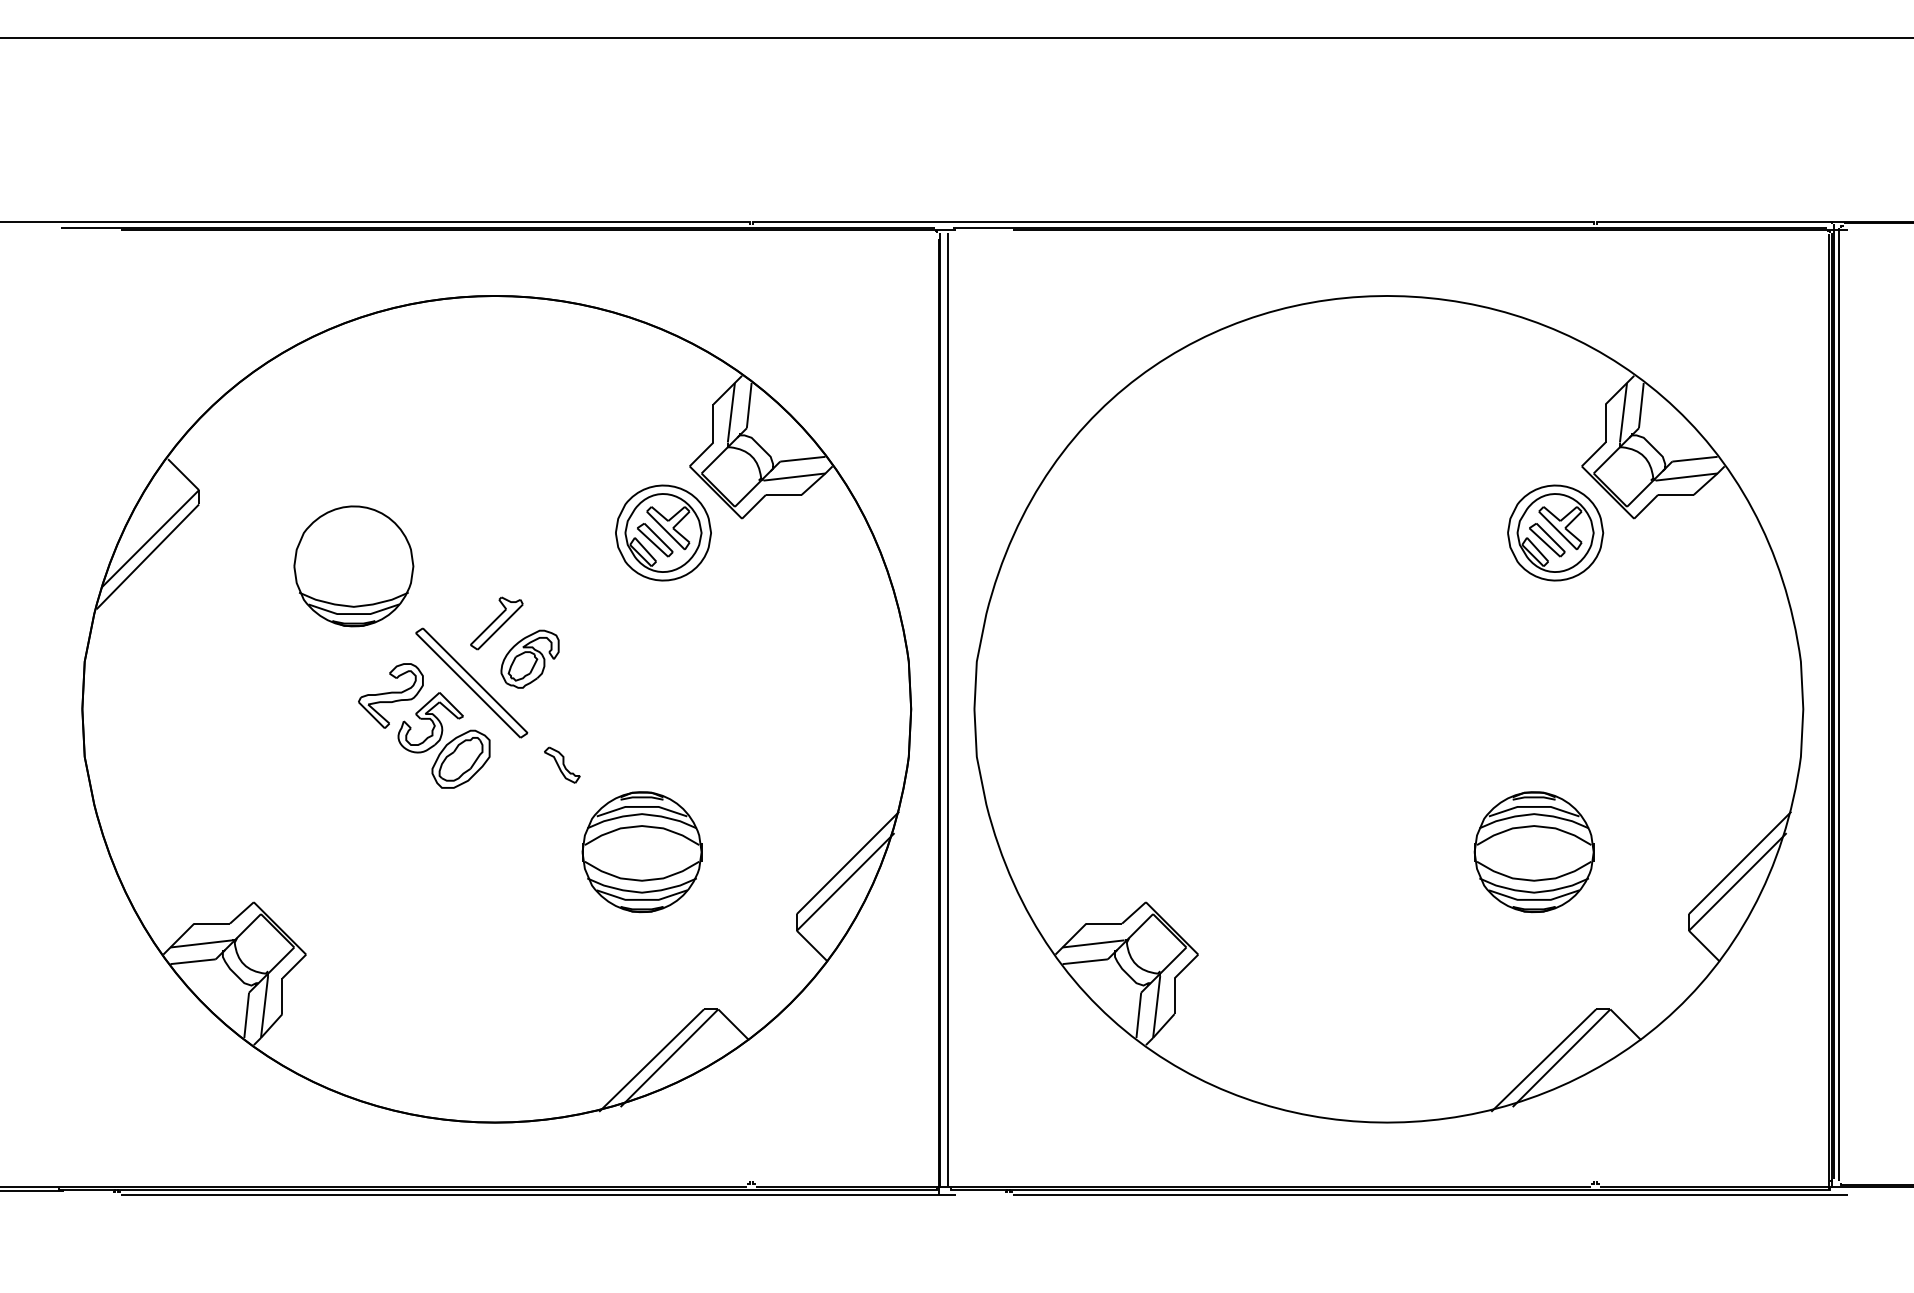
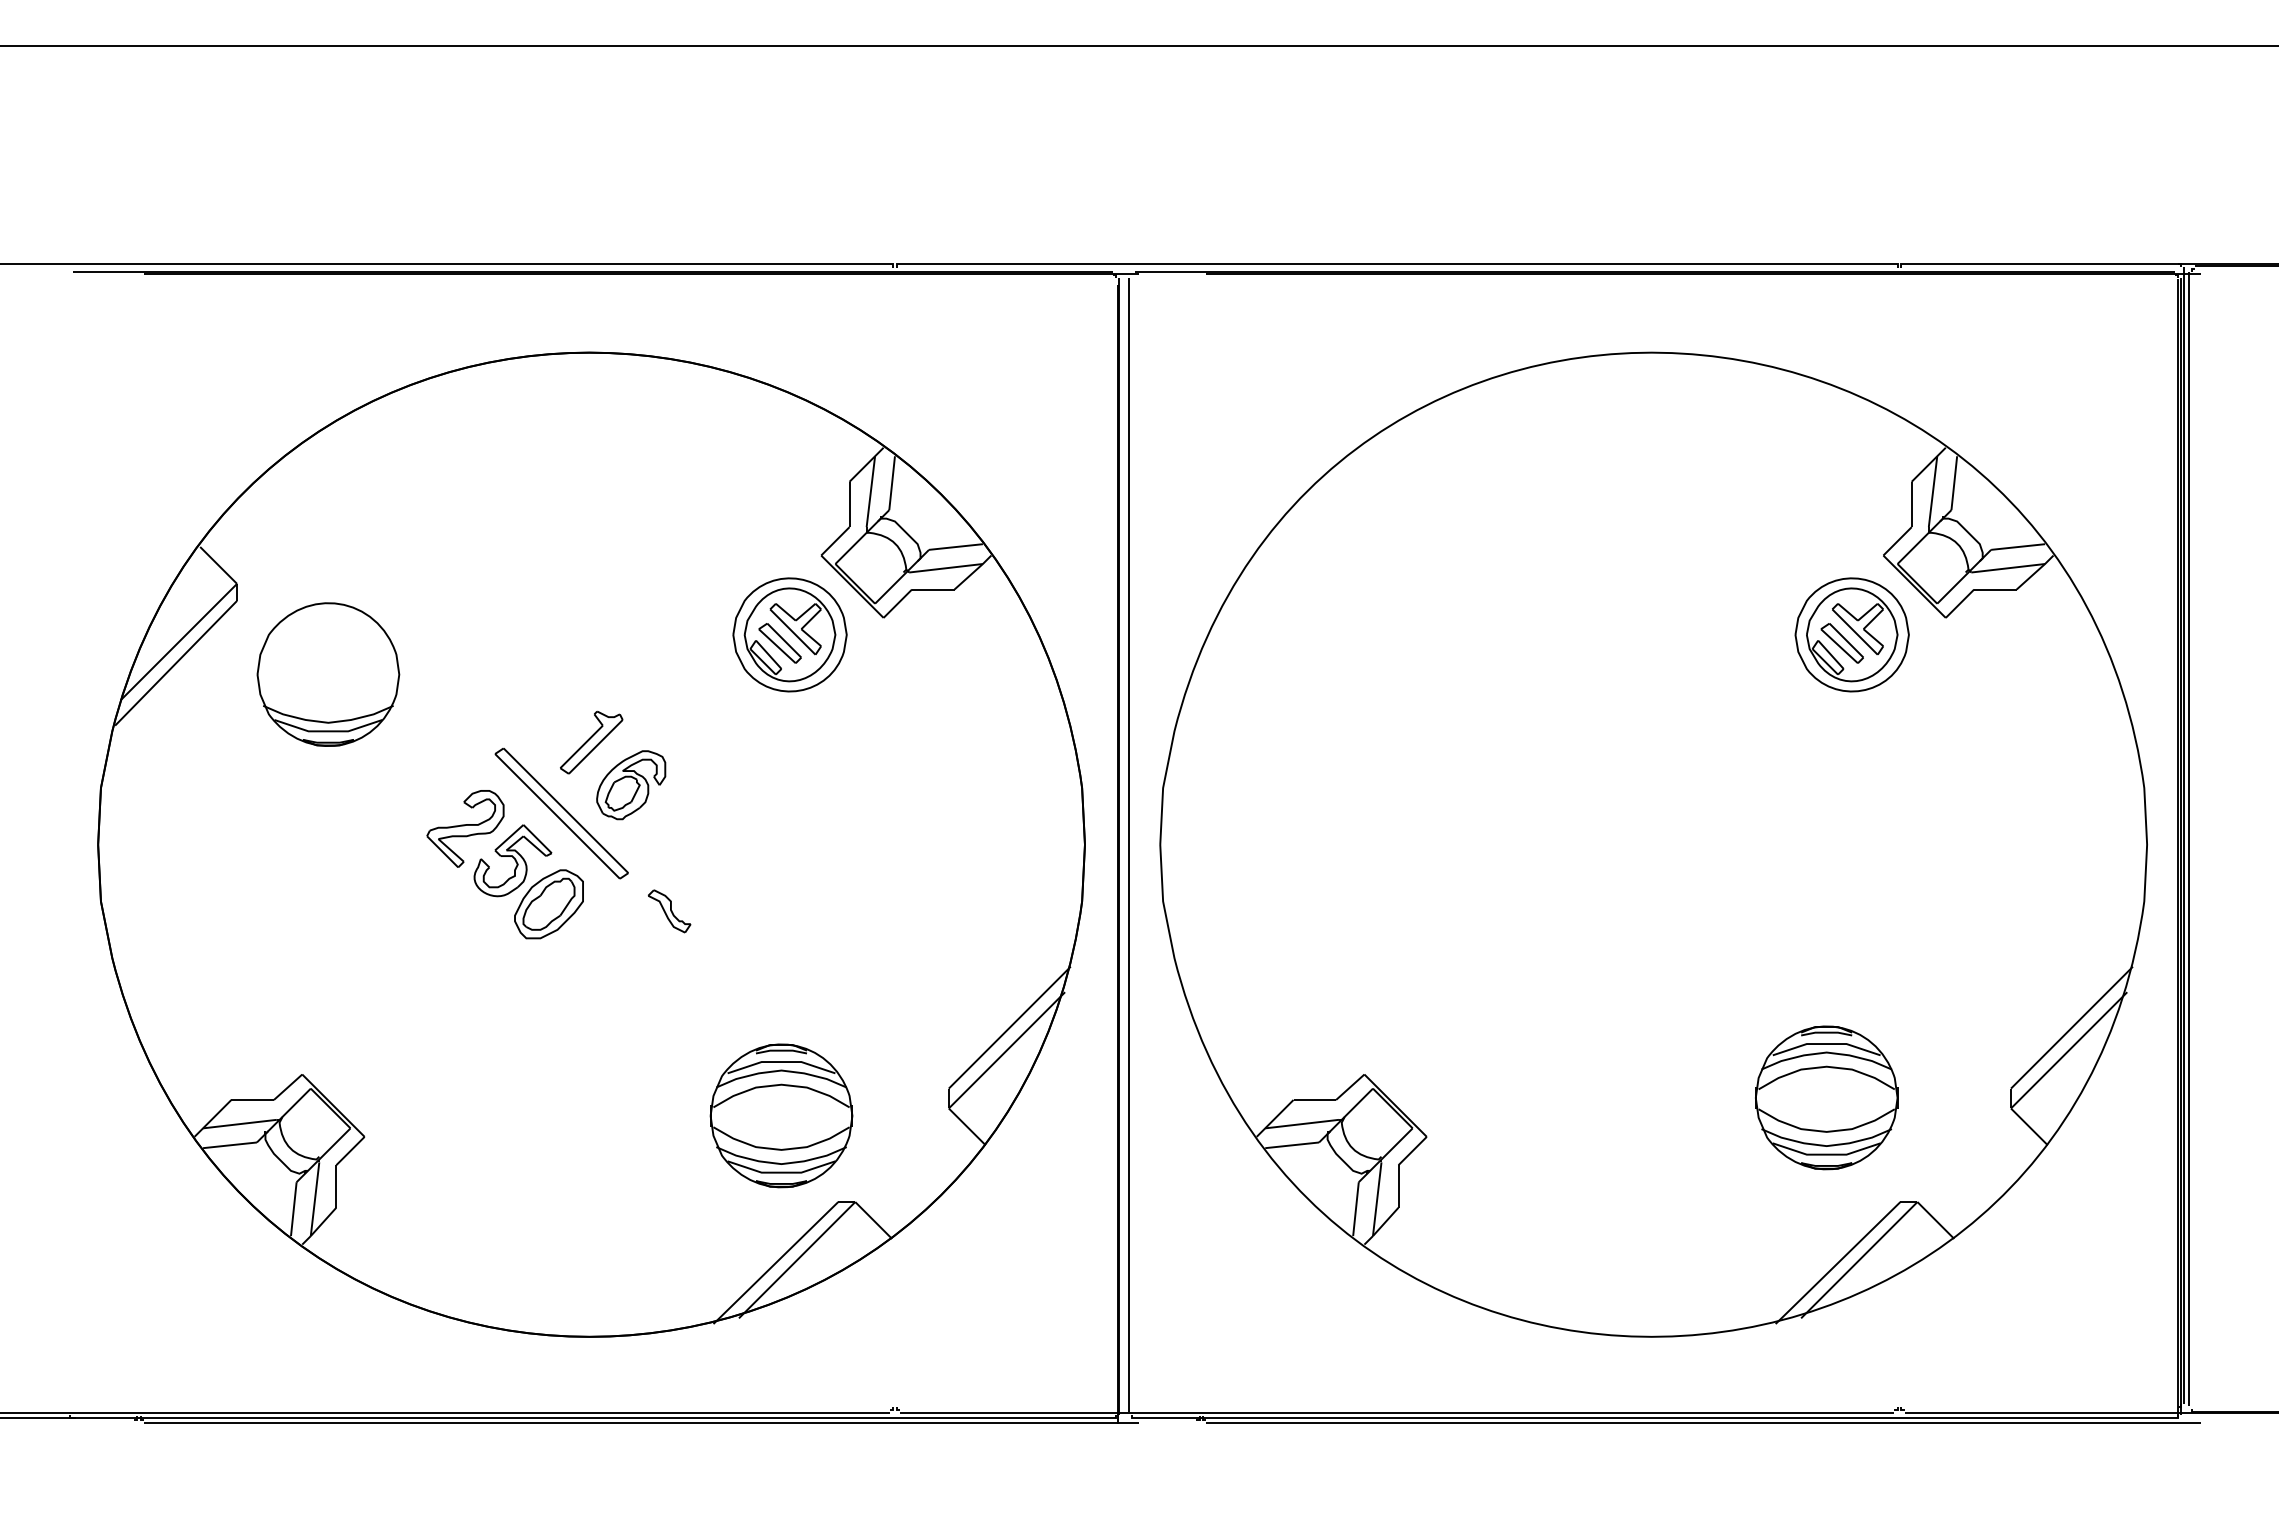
part: (353, 566) -> (328, 674), moved
part: (642, 851) -> (781, 1115), moved
part: (1534, 851) -> (1826, 1097), moved

